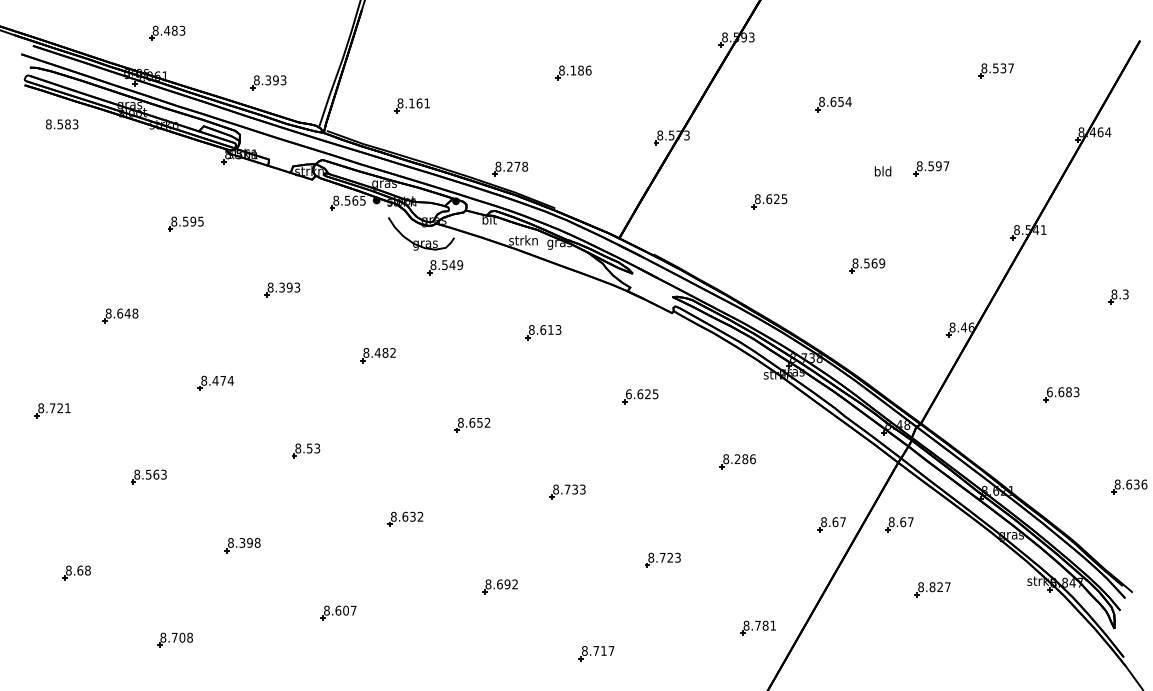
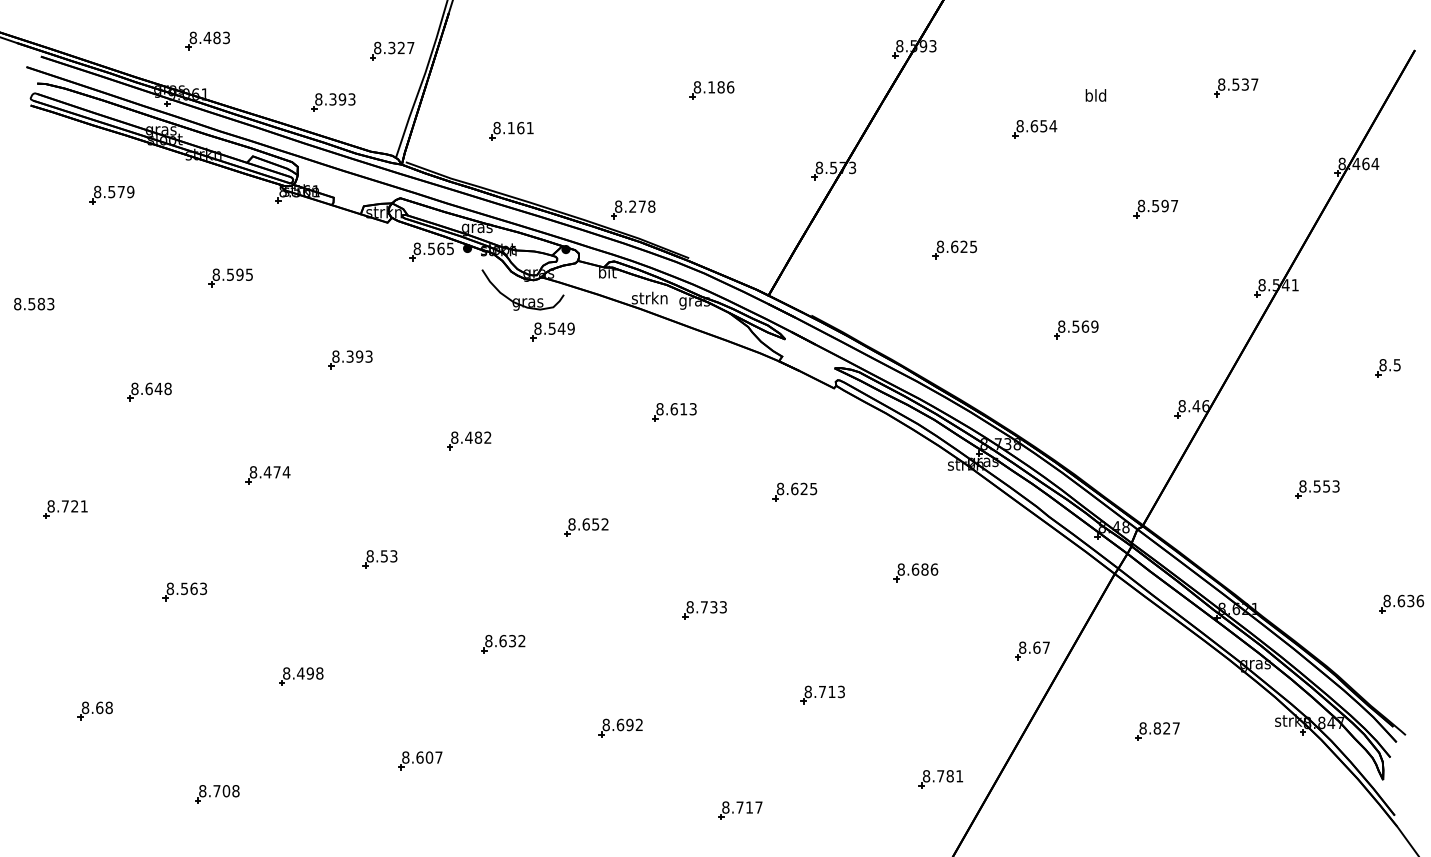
part: (316, 40) -> (392, 50), added
text: (62, 124) -> (34, 304), moved
part: (89, 156) -> (111, 194), added
text: (882, 171) -> (1095, 95), moved
text: (1126, 293) -> (1397, 364), 8.3 -> 8.5
text: (1059, 392) -> (1314, 486), 6.683 -> 8.553
text: (628, 393) -> (780, 488), 6.625 -> 8.625
text: (737, 459) -> (915, 569), 8.286 -> 8.686
part: (899, 524) -> (1116, 650), removed
text: (242, 542) -> (300, 673), 8.398 -> 8.498
text: (669, 557) -> (831, 691), 8.723 -> 8.713

